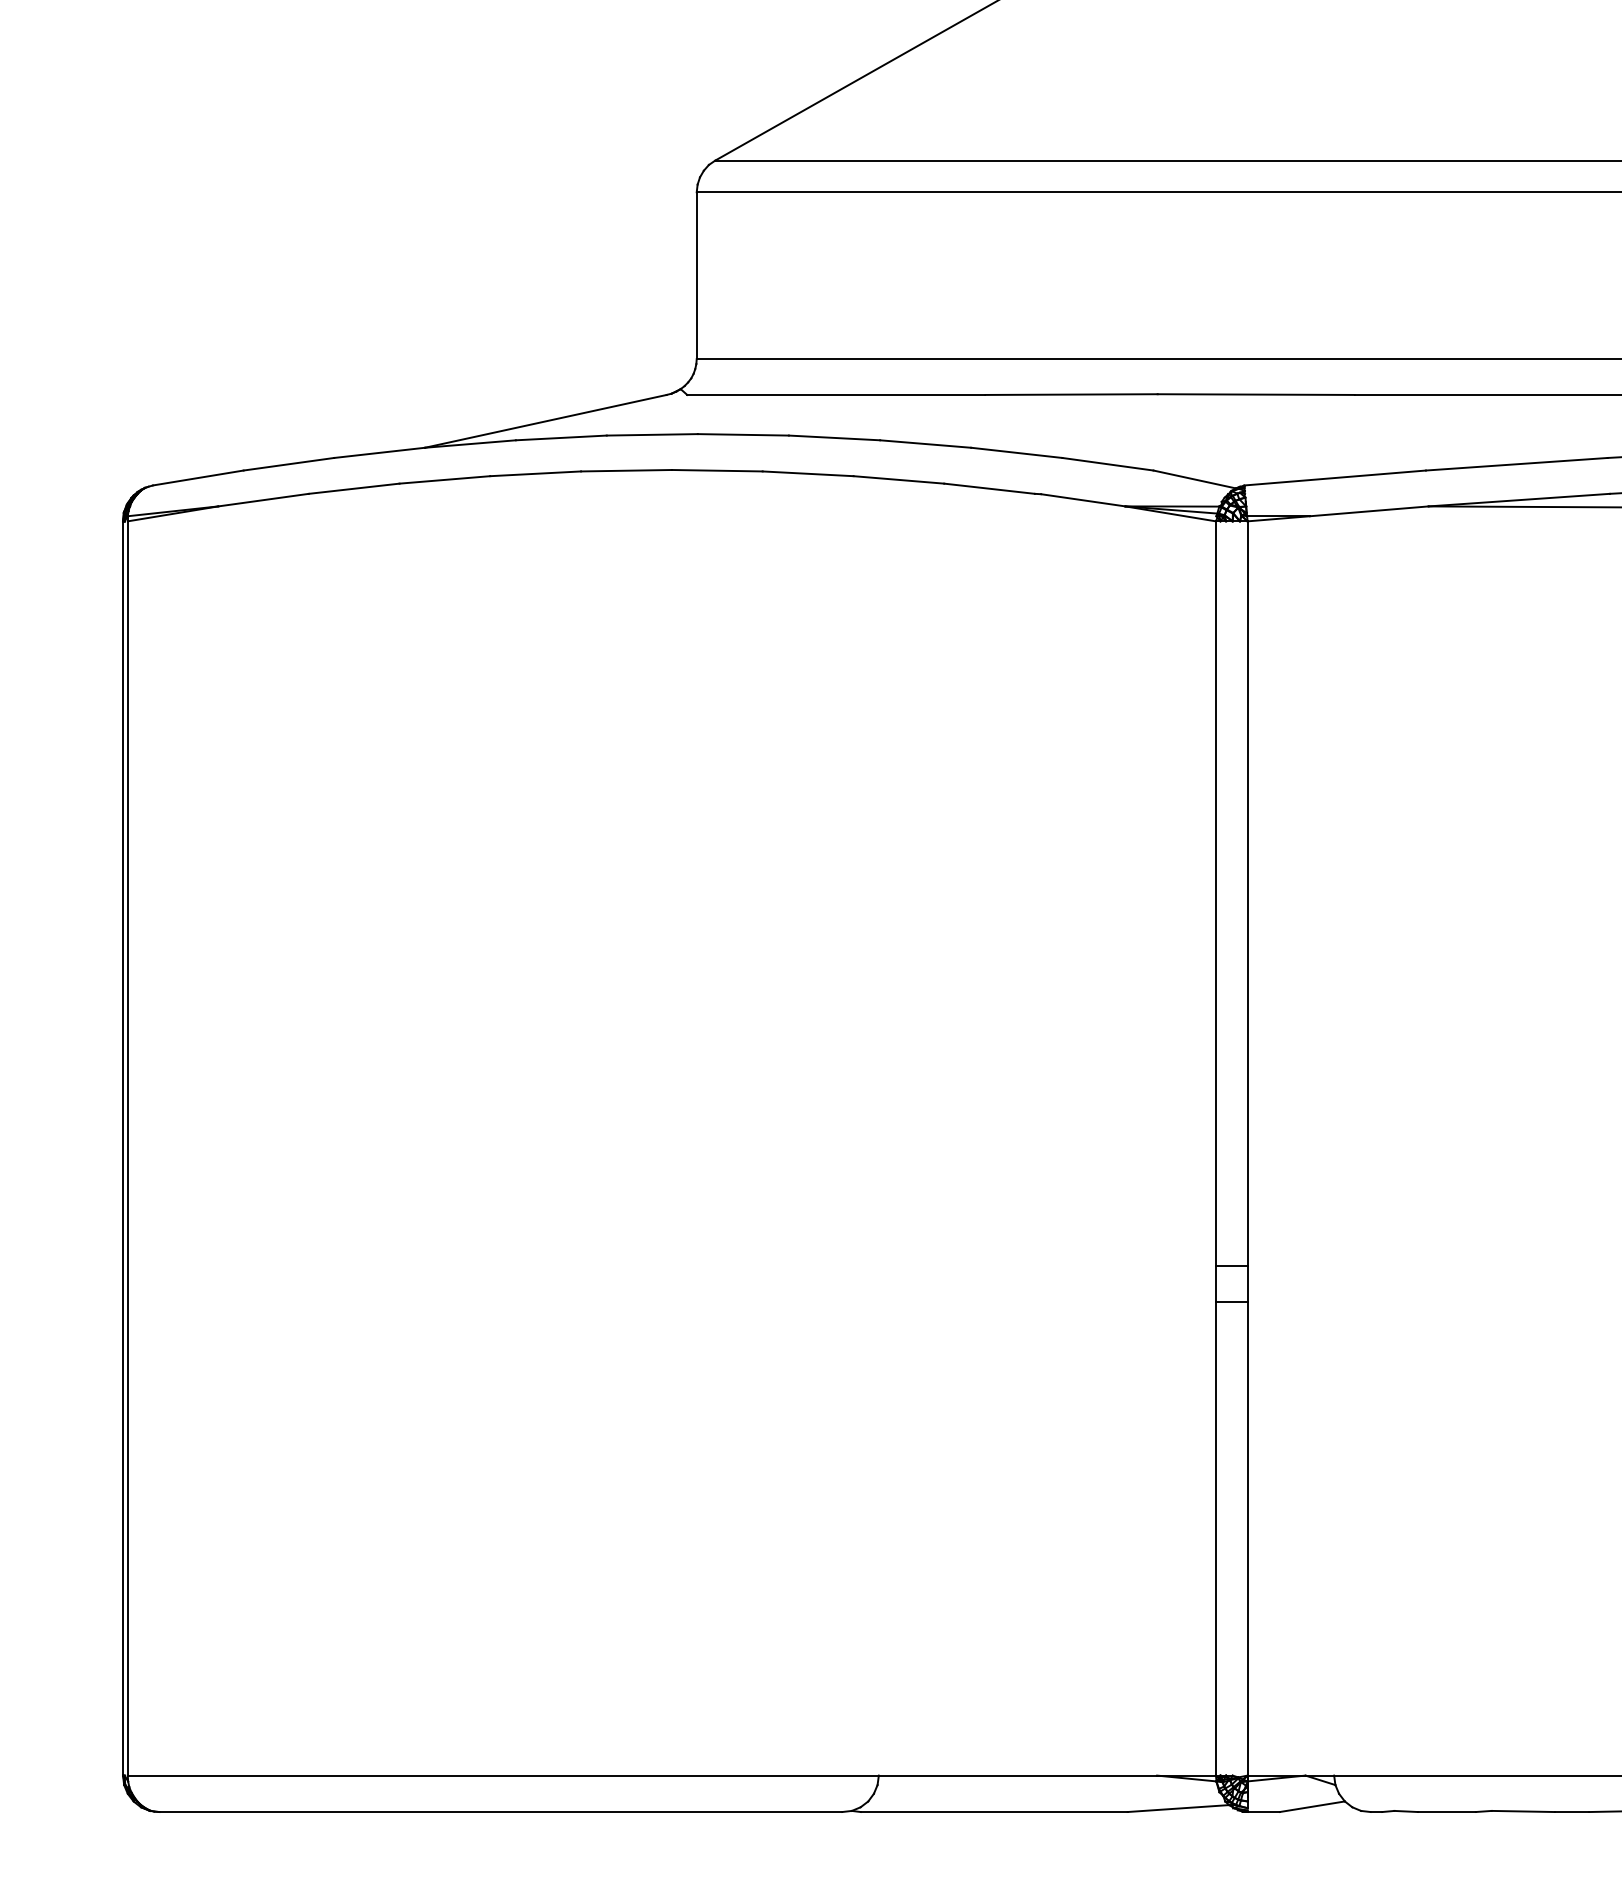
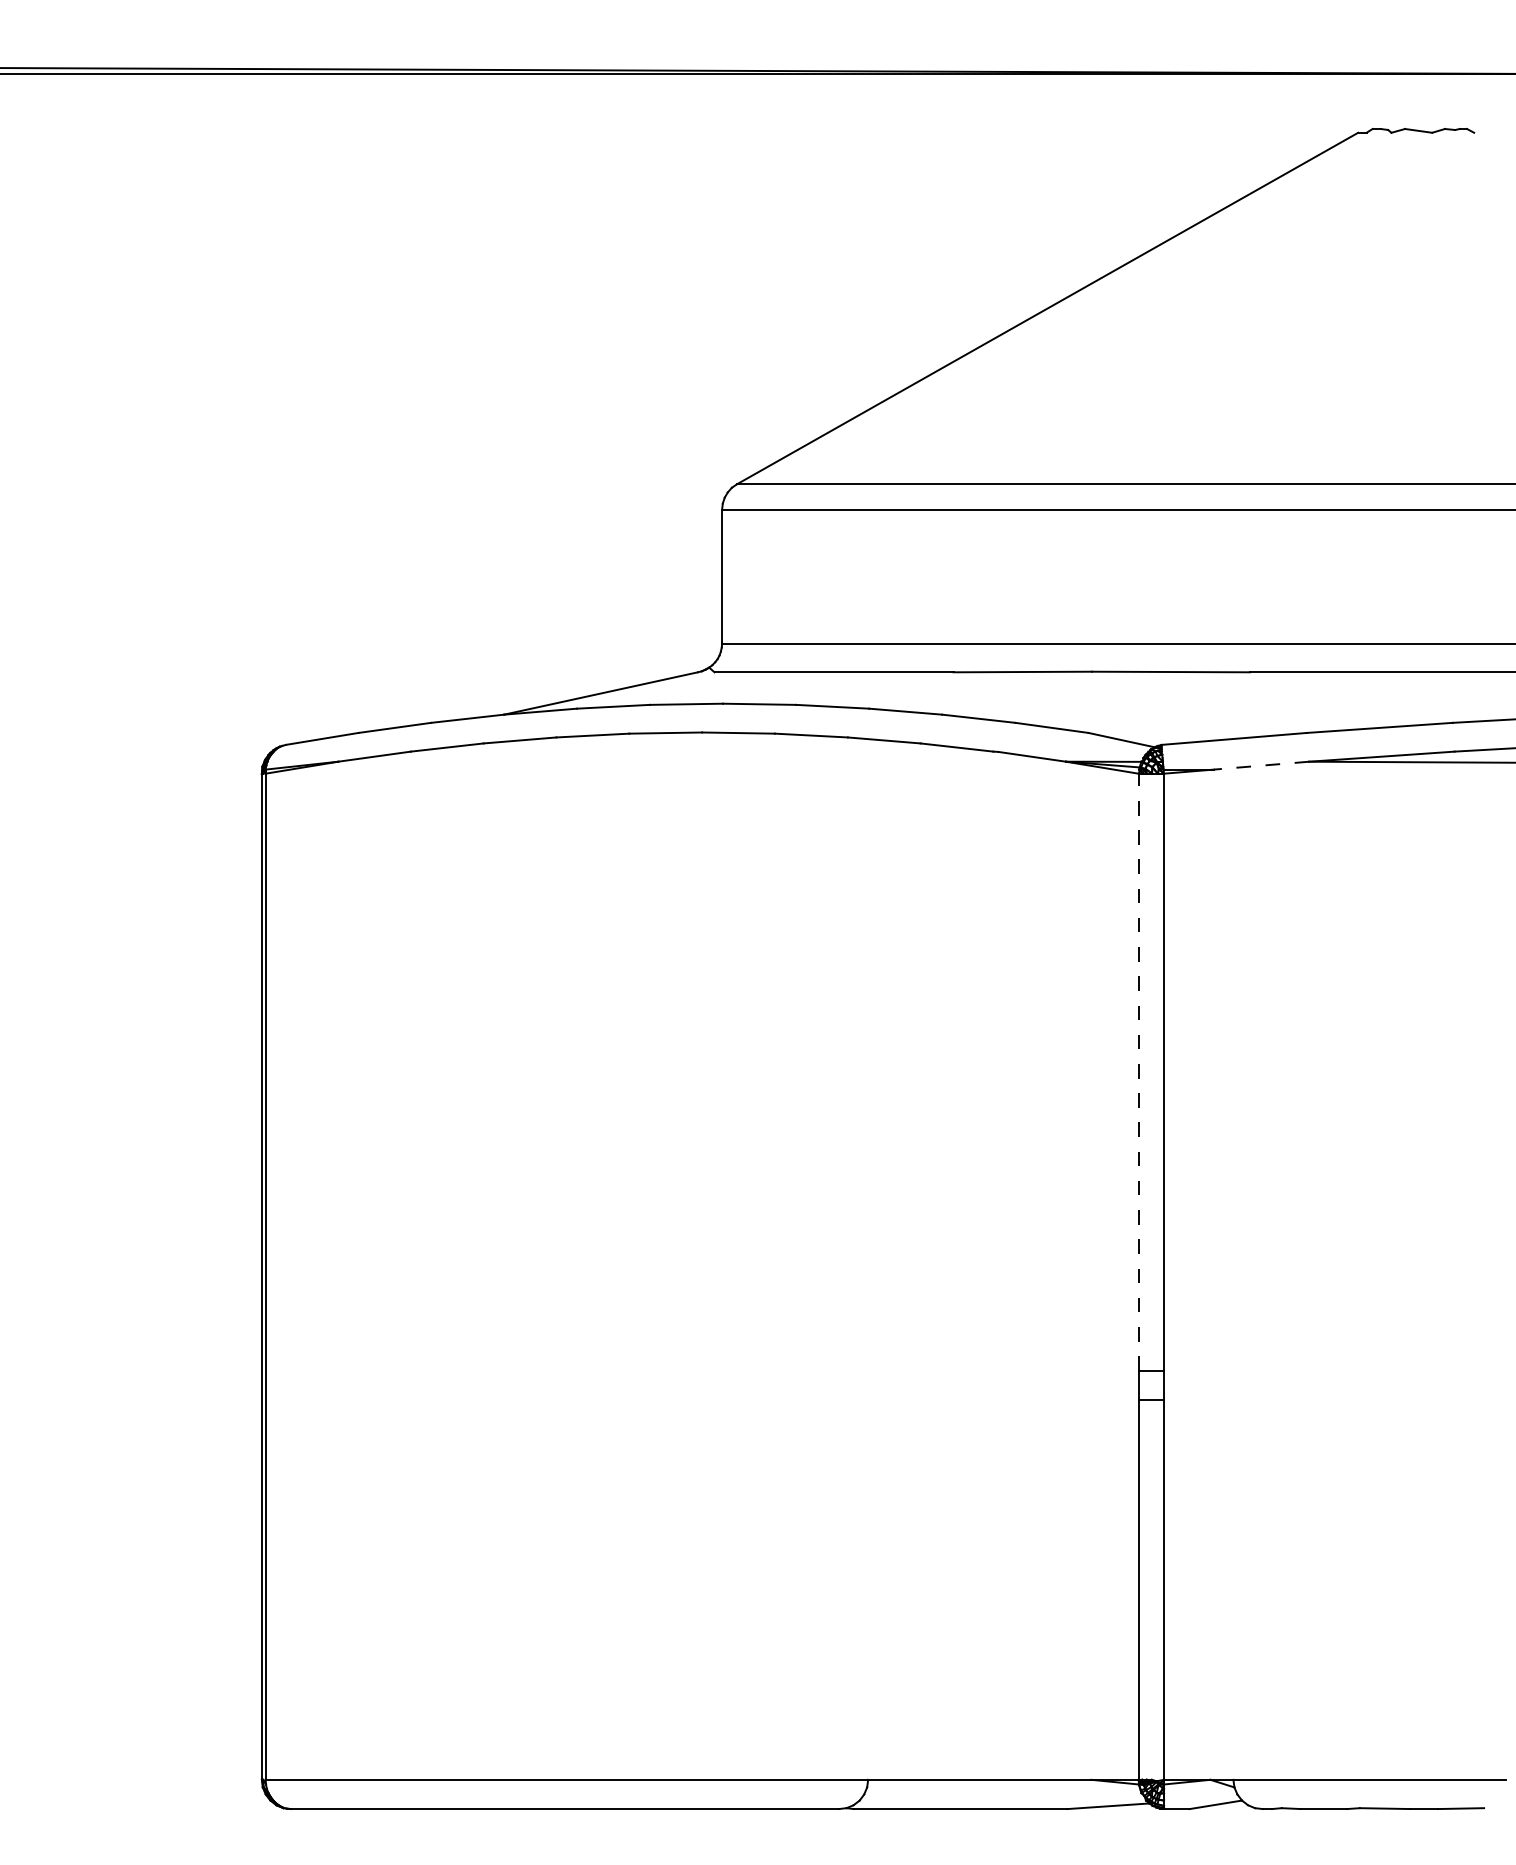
line: (1369, 511) -> (1261, 765), solid -> dashed
line: (1215, 893) -> (1138, 1072), solid -> dashed

